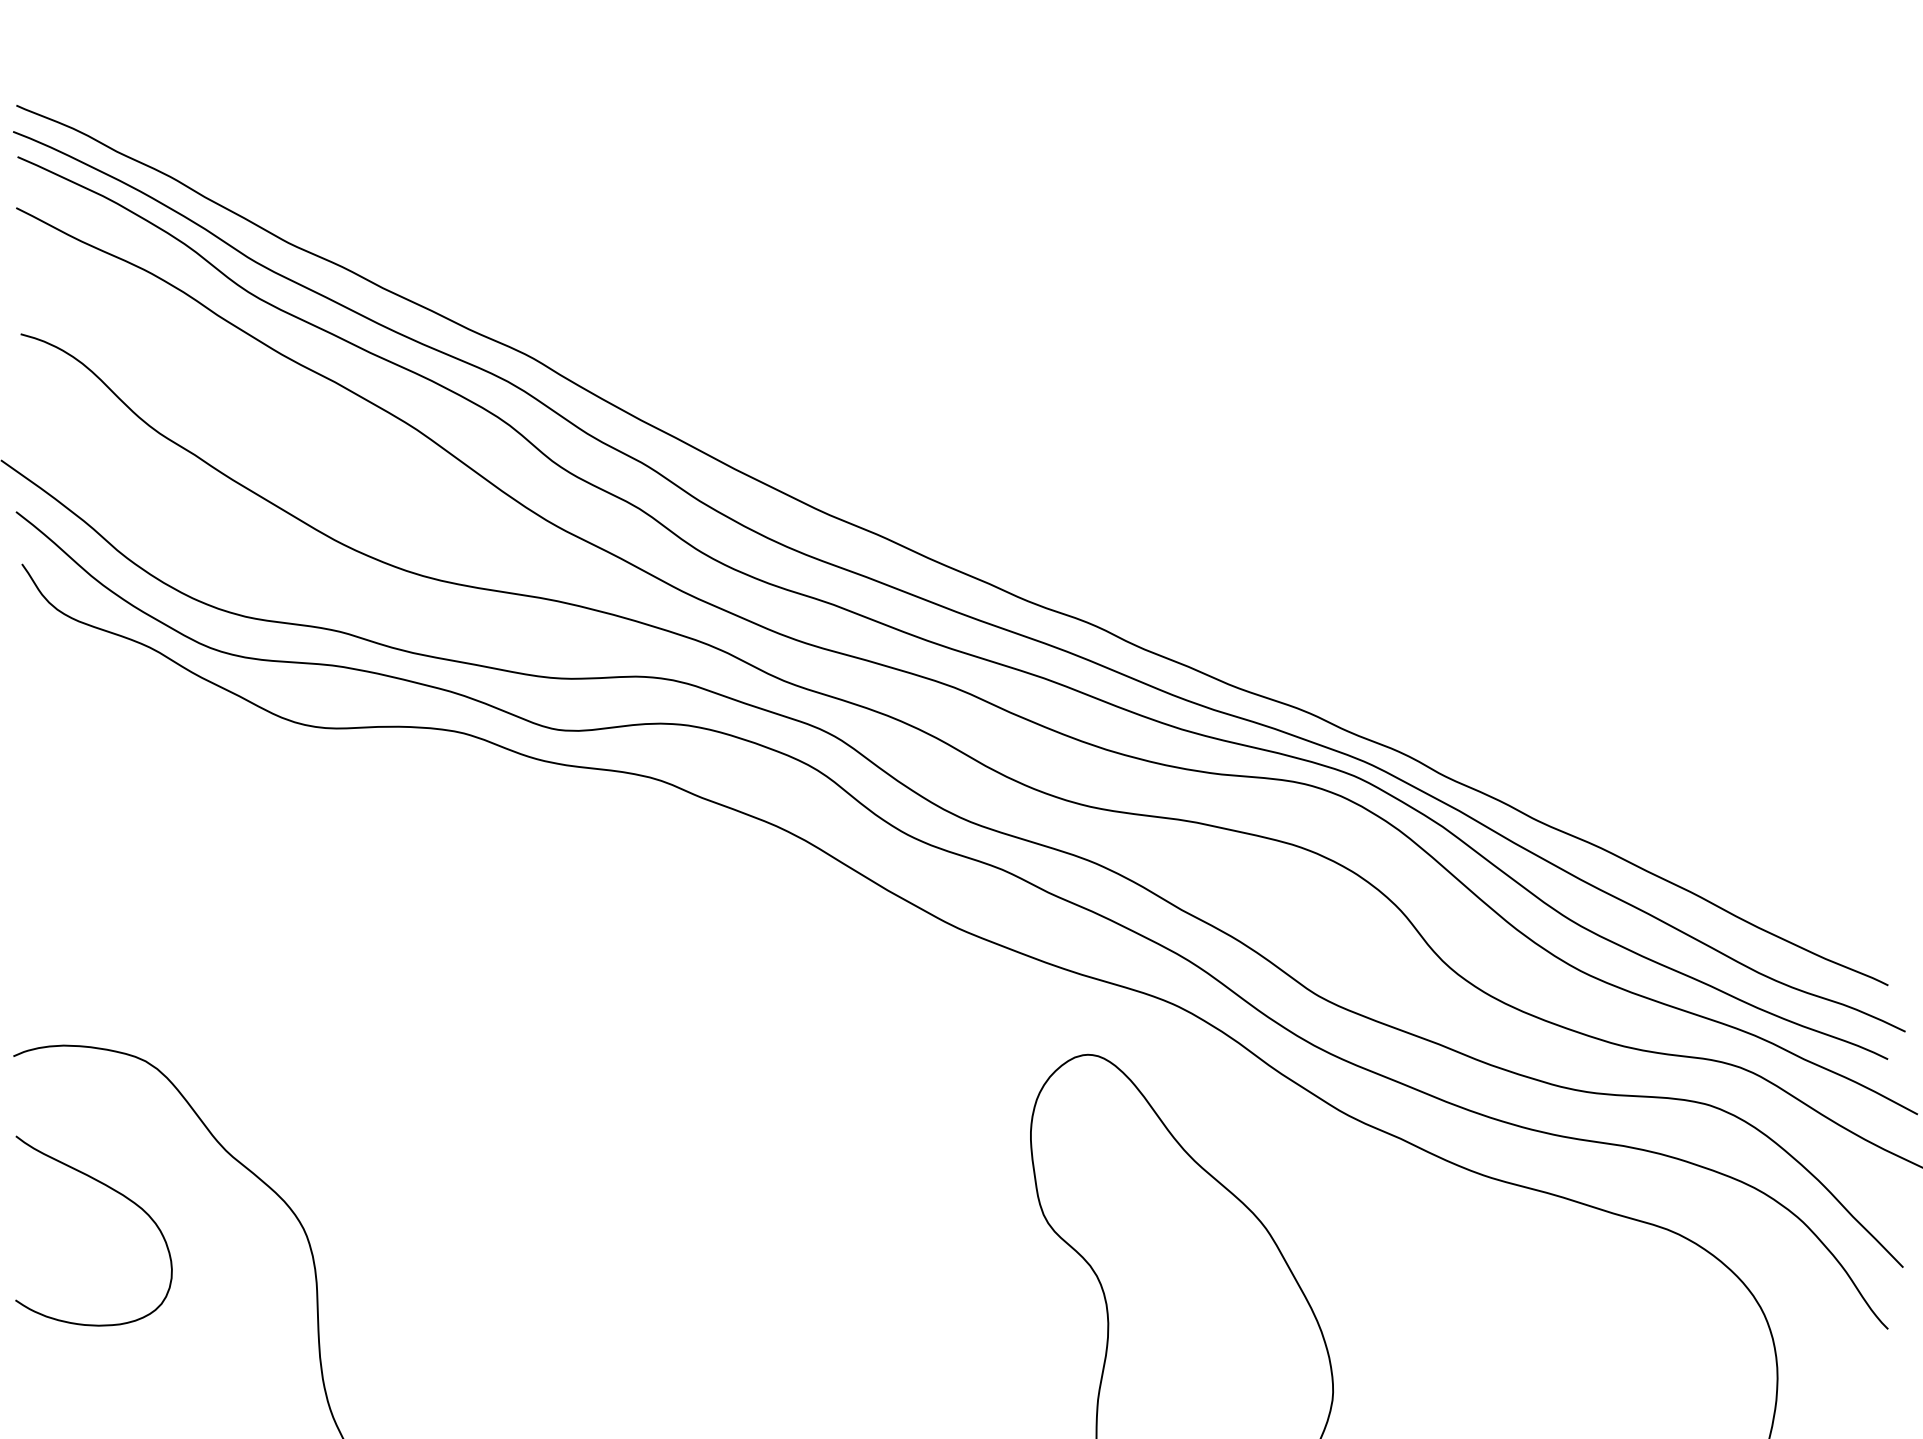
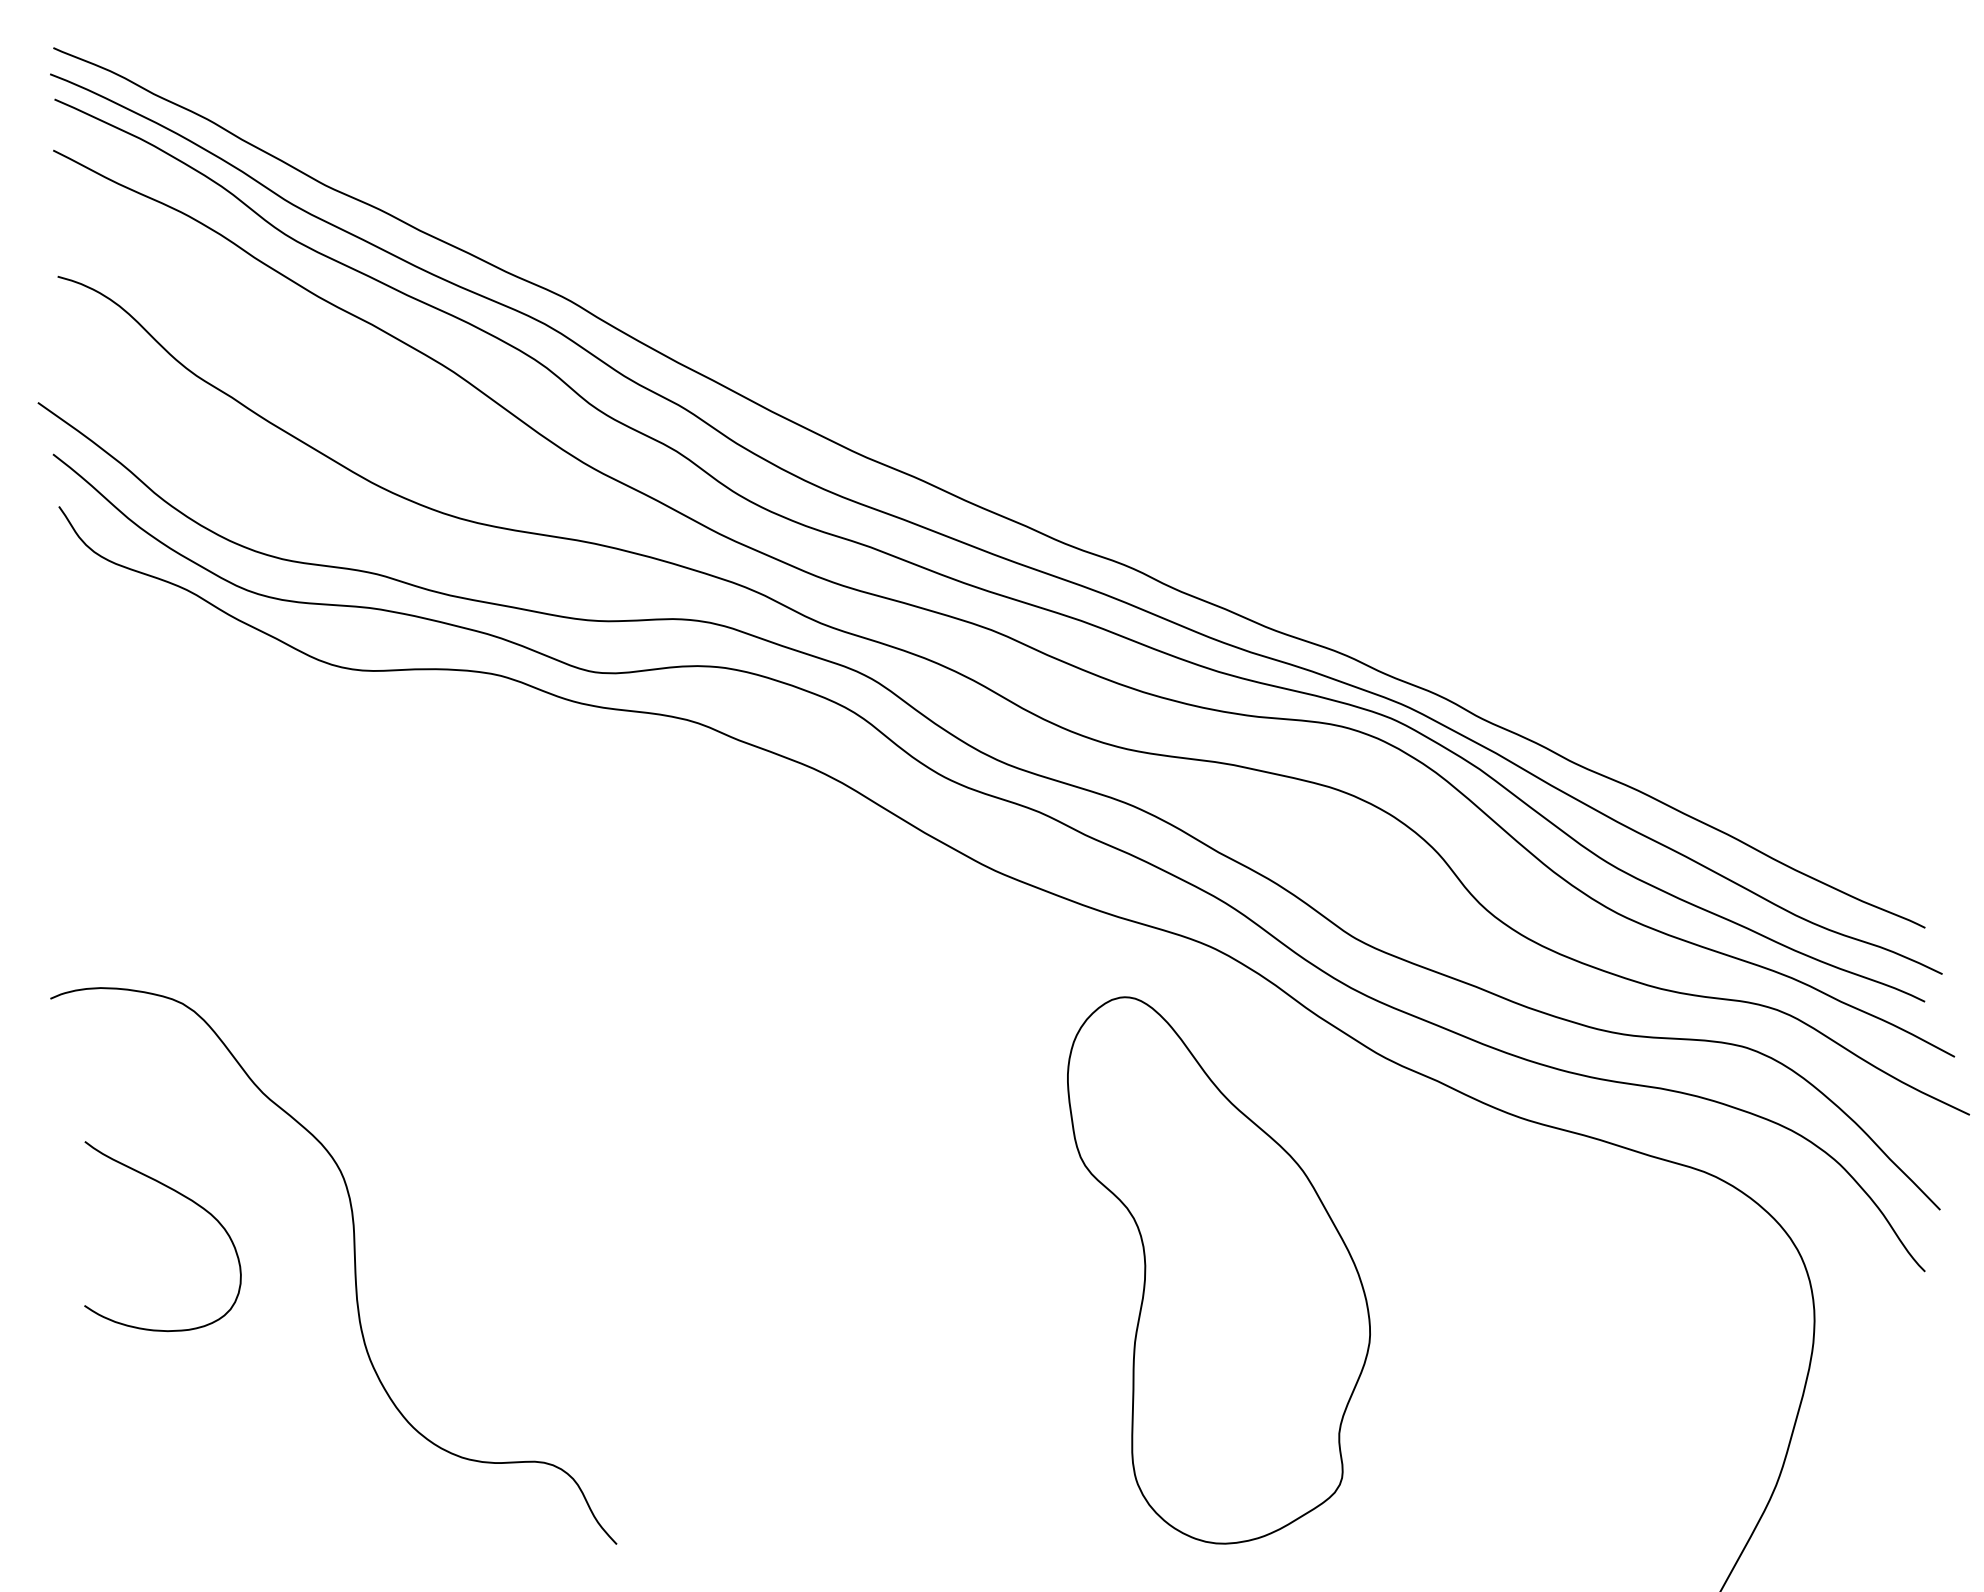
curve: (113, 1191) -> (182, 1196), moved

